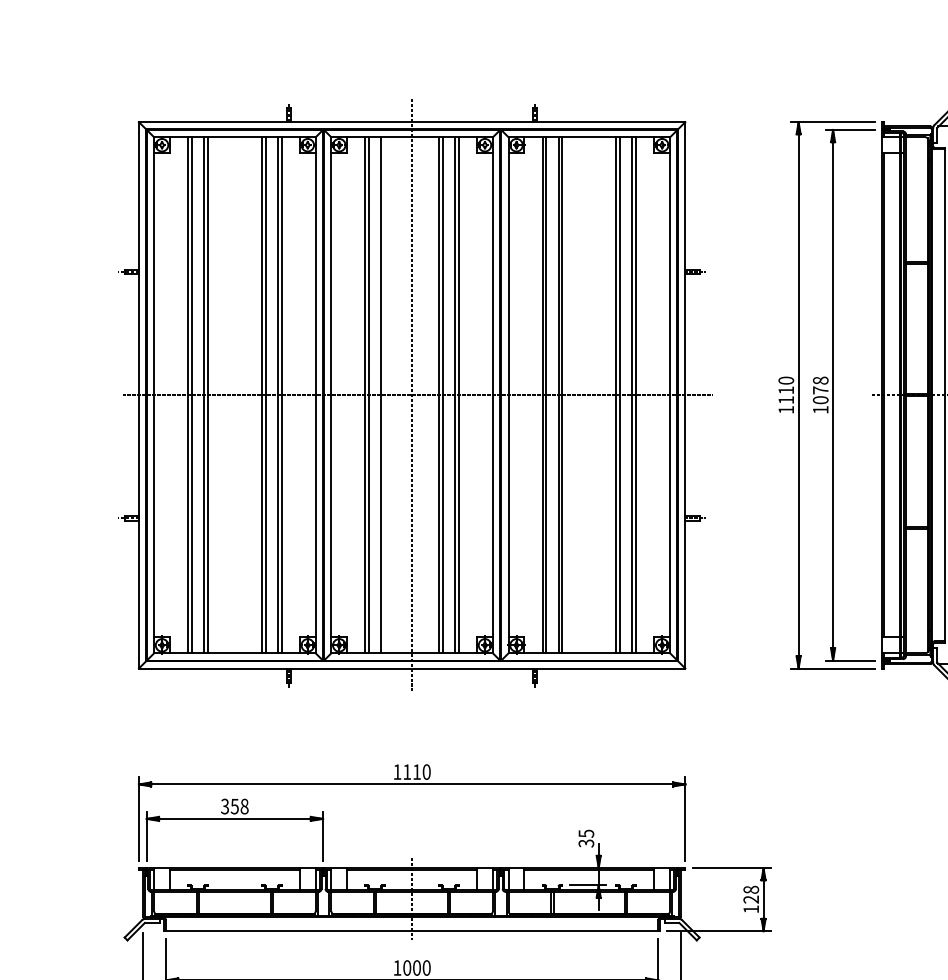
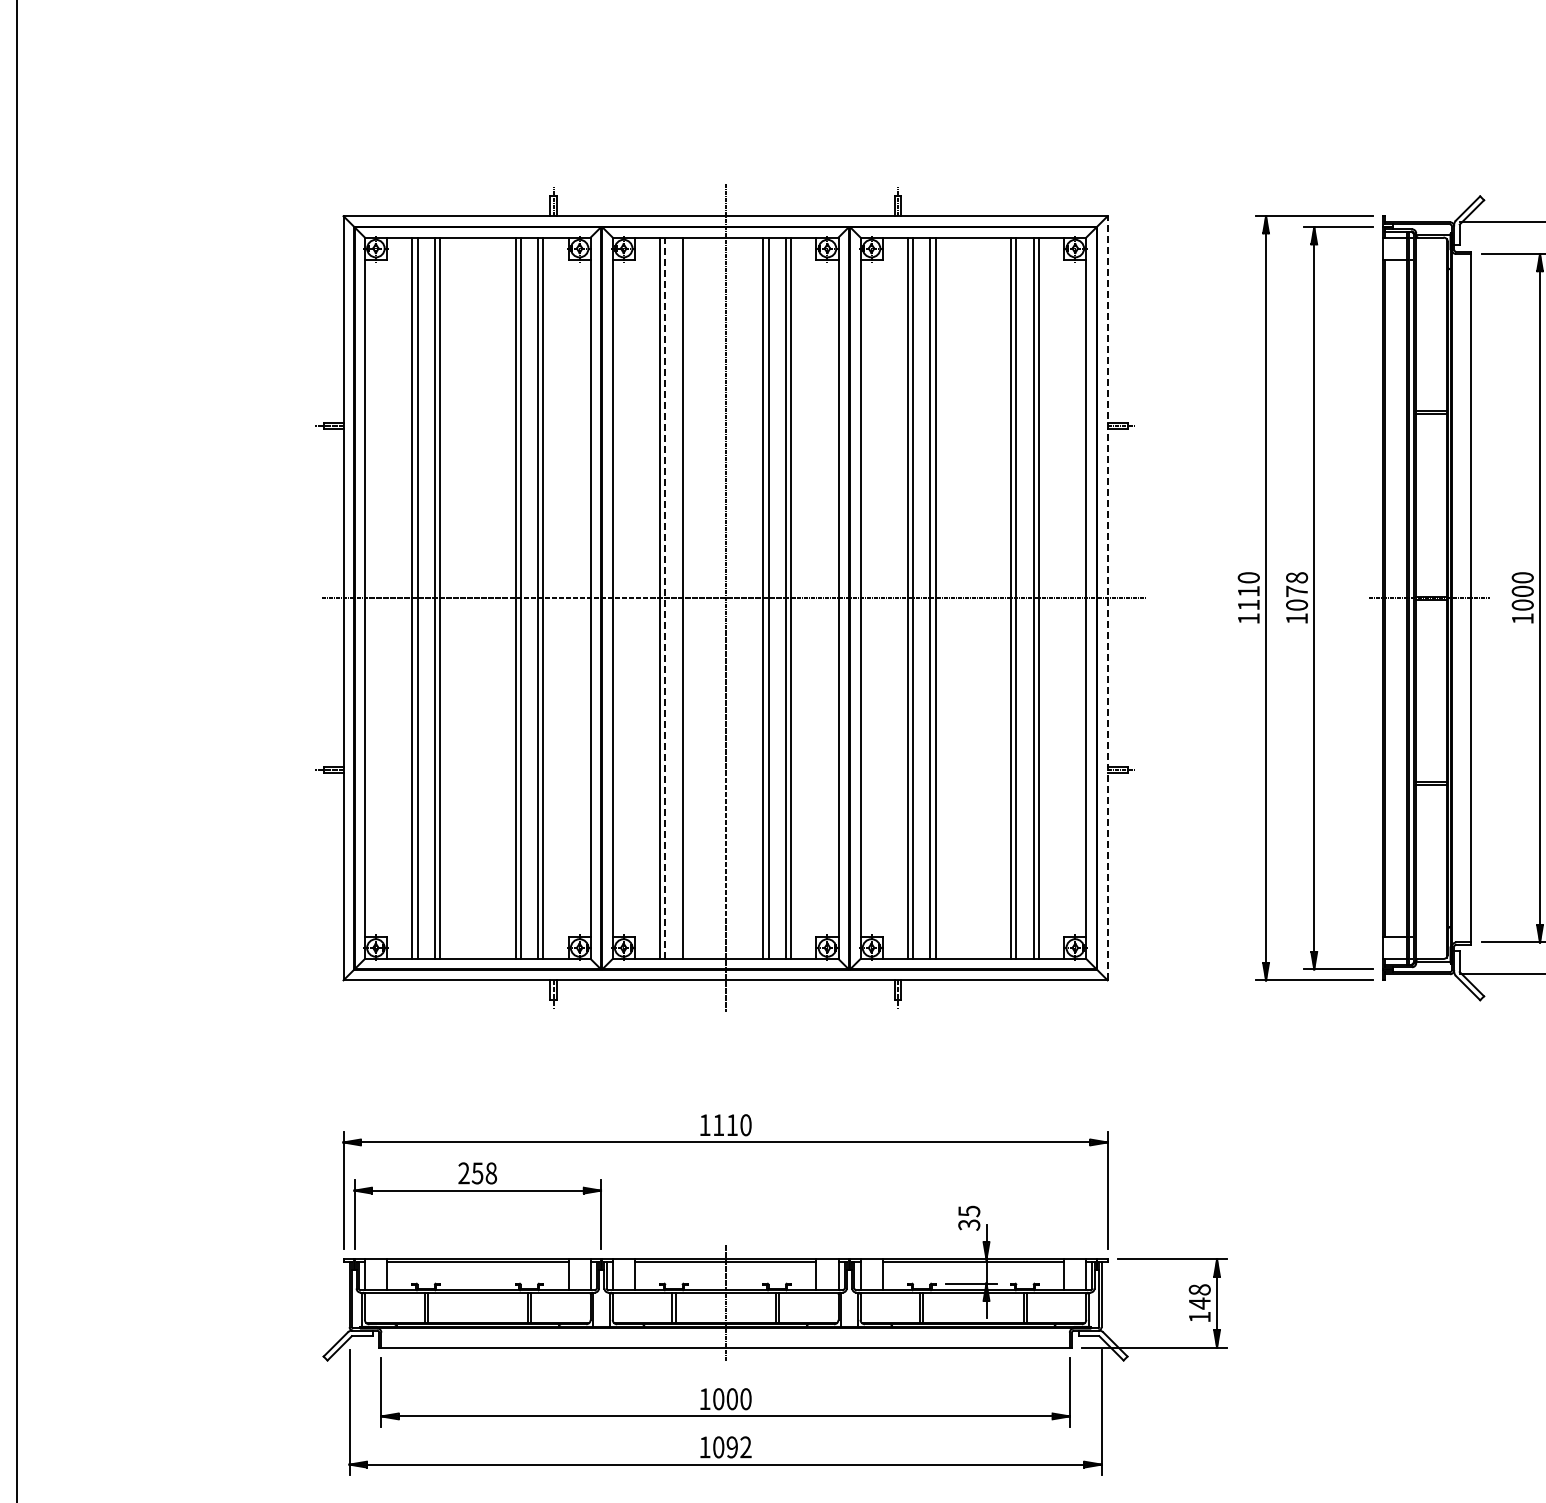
line: (685, 394) -> (1107, 597), solid -> dashed
line: (369, 395) -> (665, 598), solid -> dashed
text: (224, 806) -> (463, 1173), 358 -> 258
text: (751, 899) -> (1199, 1303), 128 -> 148

